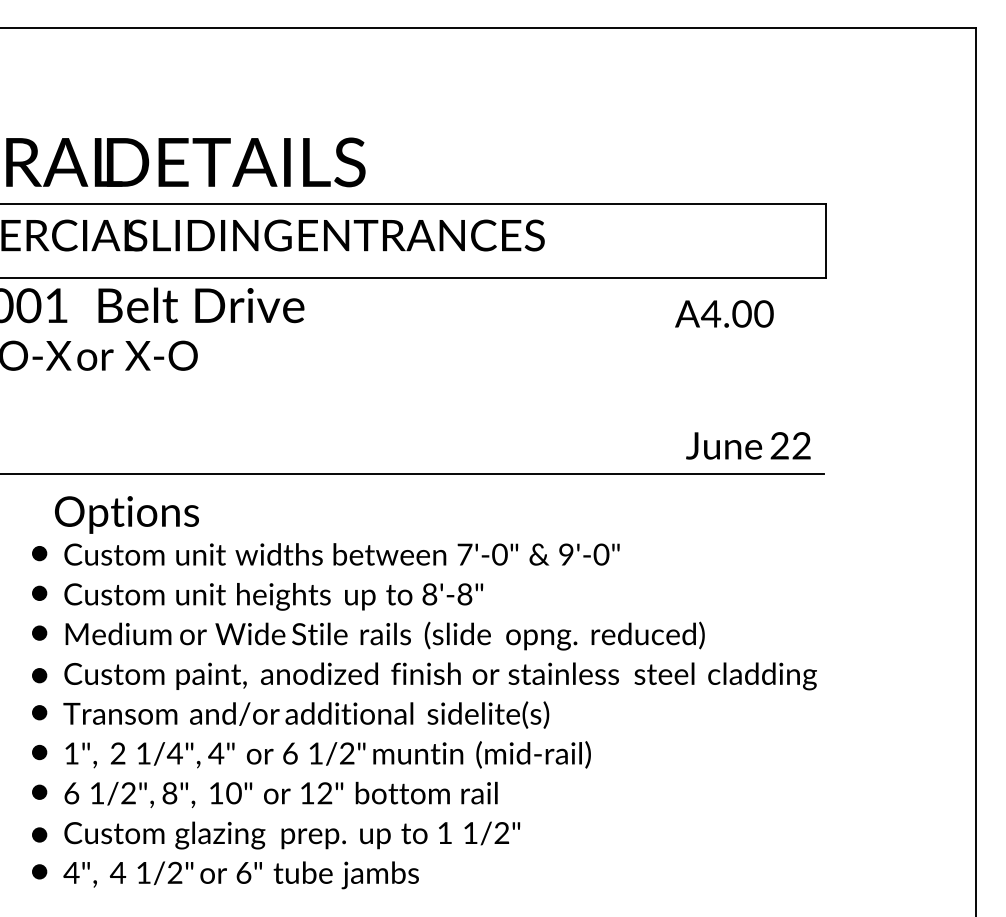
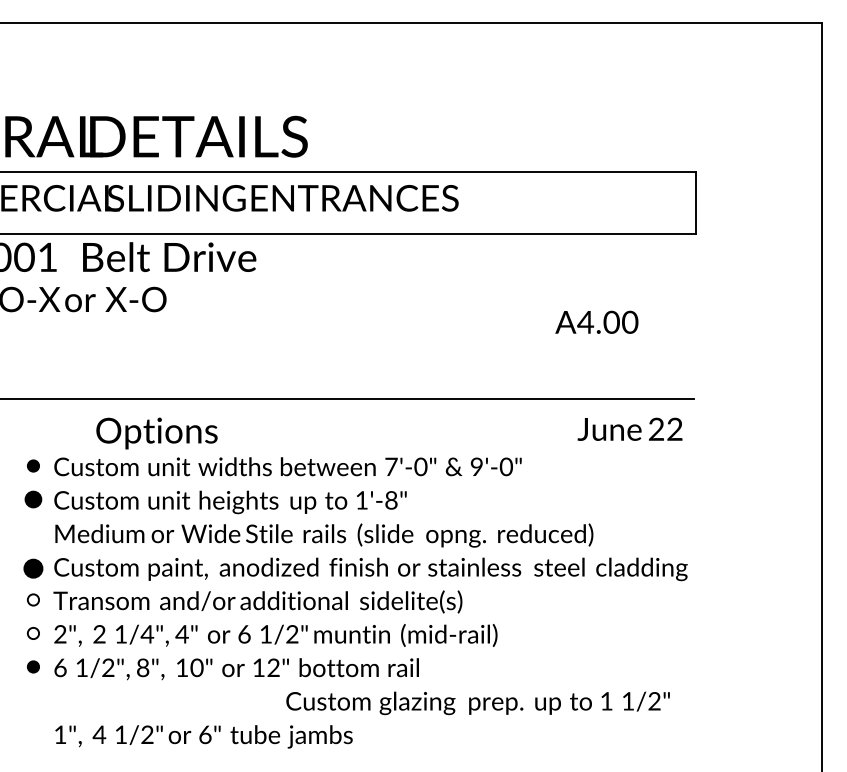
text: (723, 312) -> (596, 321), moved
text: (747, 444) -> (629, 428), moved
text: (126, 514) -> (156, 433), moved
part: (39, 593) -> (33, 499), size x1.4
text: (429, 594) -> (361, 500), 8'-8" -> 1'-8"
part: (39, 632) -> (33, 532), removed
part: (39, 675) -> (33, 568), size x1.6
fill: (39, 712) -> (33, 599), removed
fill: (39, 752) -> (33, 633), removed
text: (71, 753) -> (60, 634), 1", -> 2",
part: (39, 834) -> (33, 702), removed
text: (291, 835) -> (477, 703), moved
part: (39, 871) -> (33, 733), removed
text: (71, 872) -> (60, 734), 4", -> 1",

